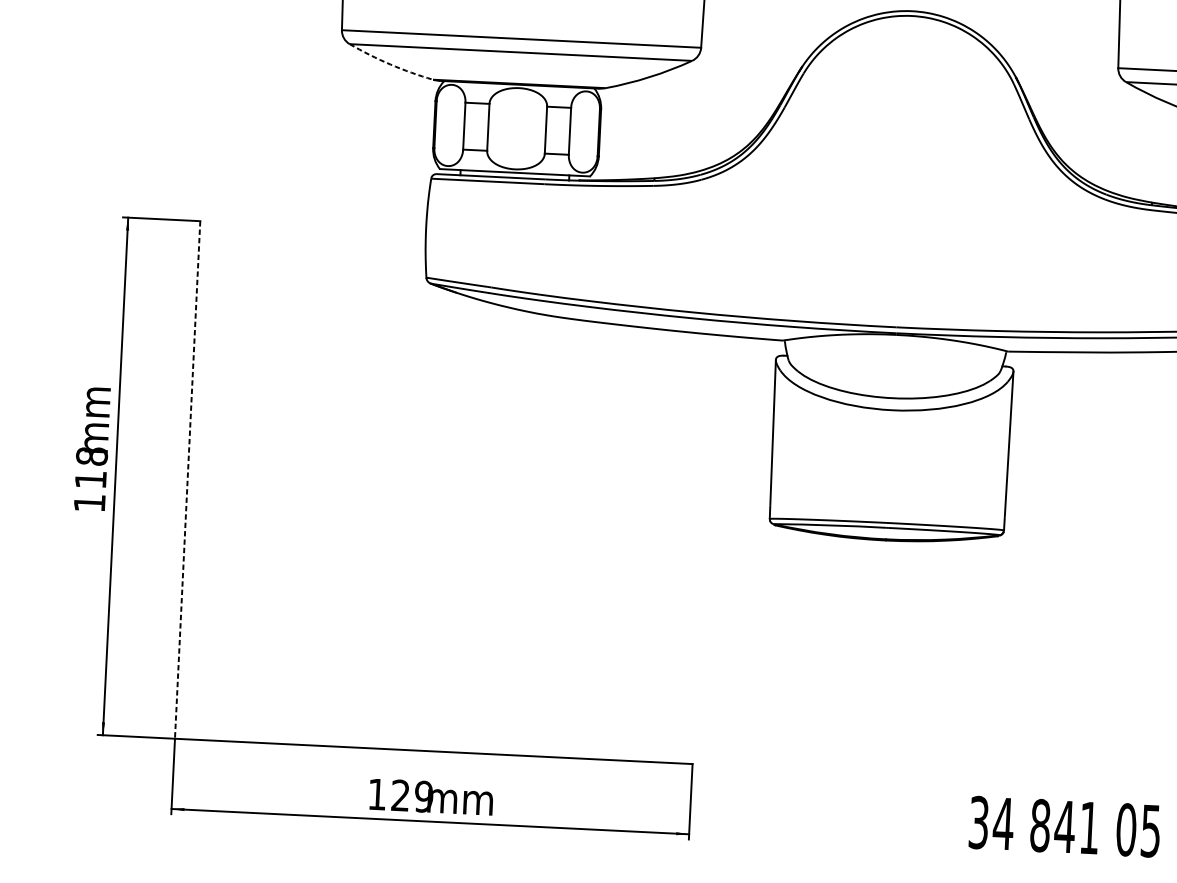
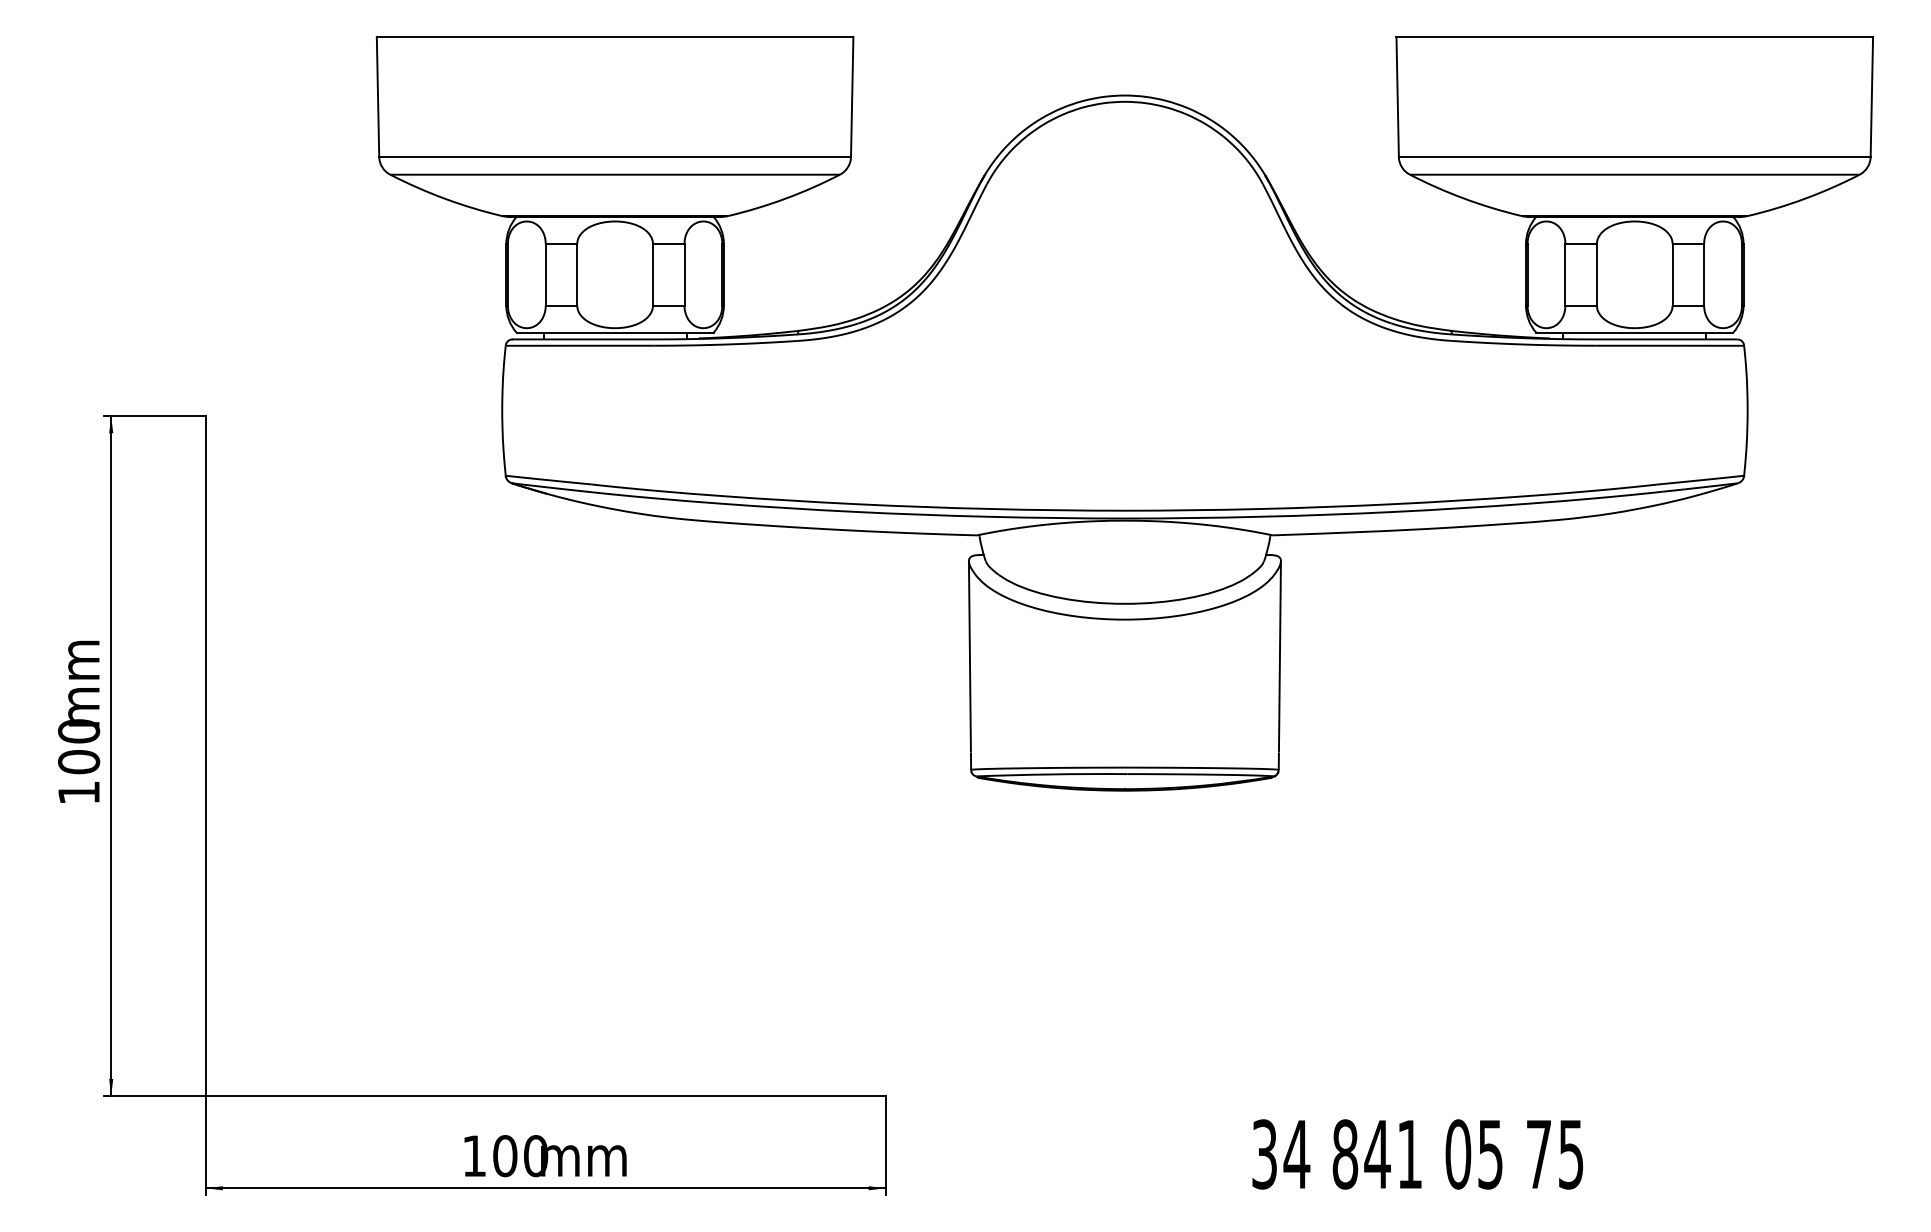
arc: (390, 64) -> (444, 198), dashed -> solid
text: (91, 467) -> (79, 746), 118 -> 100
line: (187, 480) -> (205, 756), dashed -> solid
text: (412, 796) -> (520, 1156), 129 -> 100

